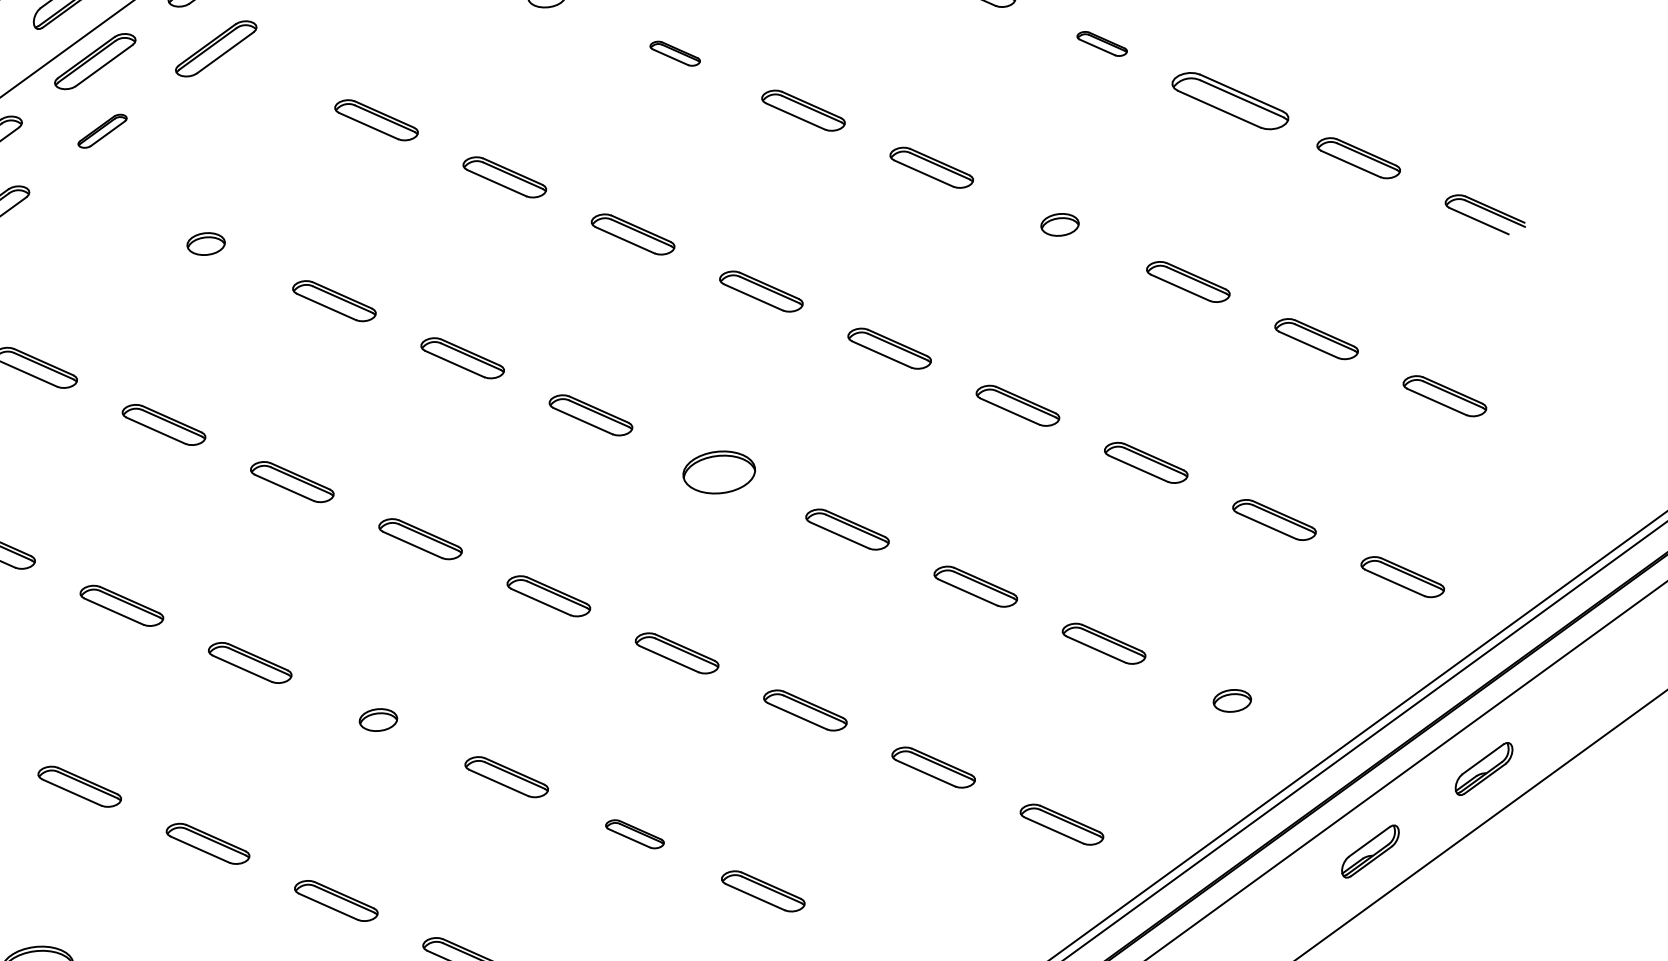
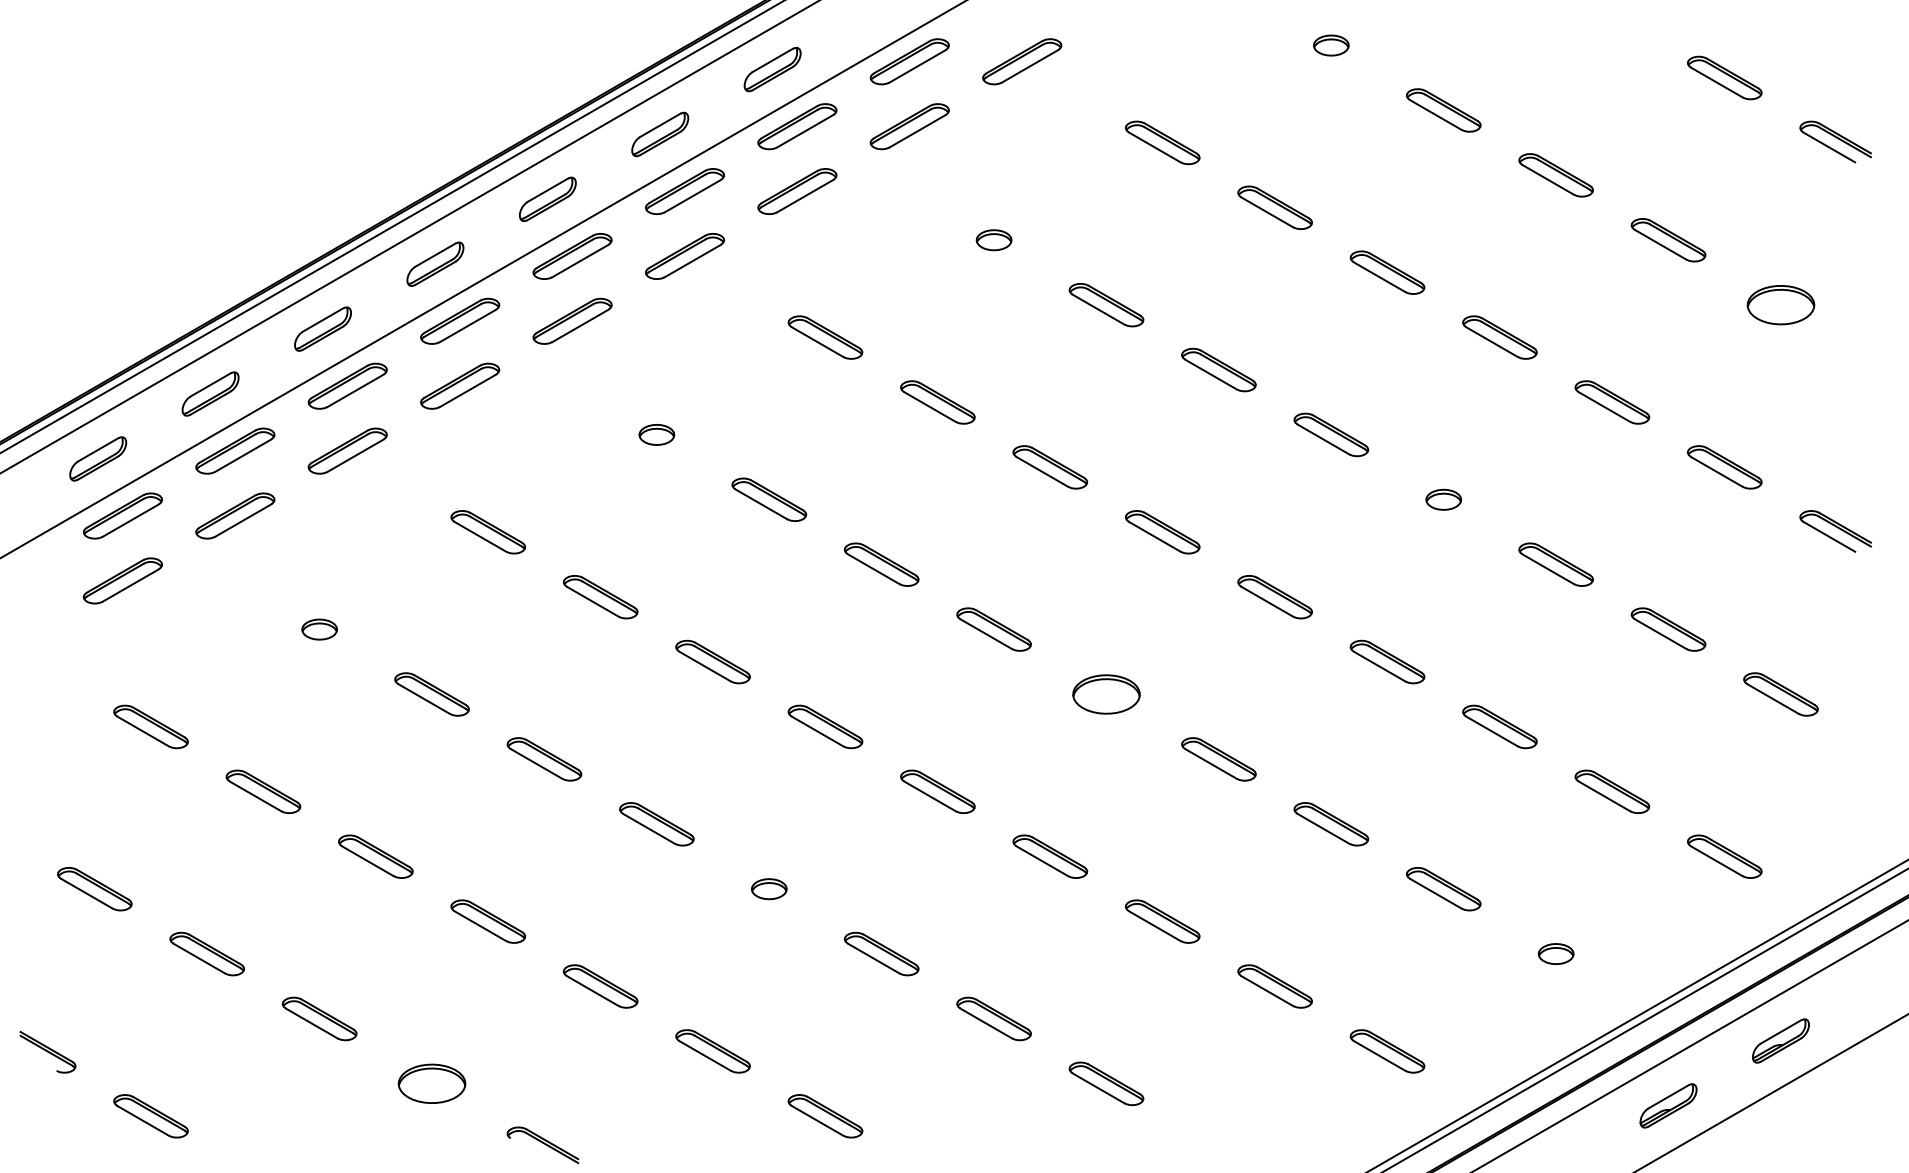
part: (1101, 43) -> (1499, 337), size x1.67
part: (675, 53) -> (1106, 305), size x1.67
part: (1230, 101) -> (1612, 402), size x0.71
part: (102, 130) -> (572, 320), size x1.67
part: (634, 833) -> (993, 1018), size x1.43

